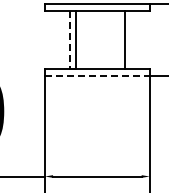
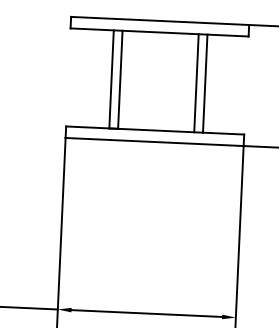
line: (120, 39) -> (196, 82), added
line: (70, 40) -> (111, 80), dashed -> solid
line: (97, 75) -> (154, 141), dashed -> solid

